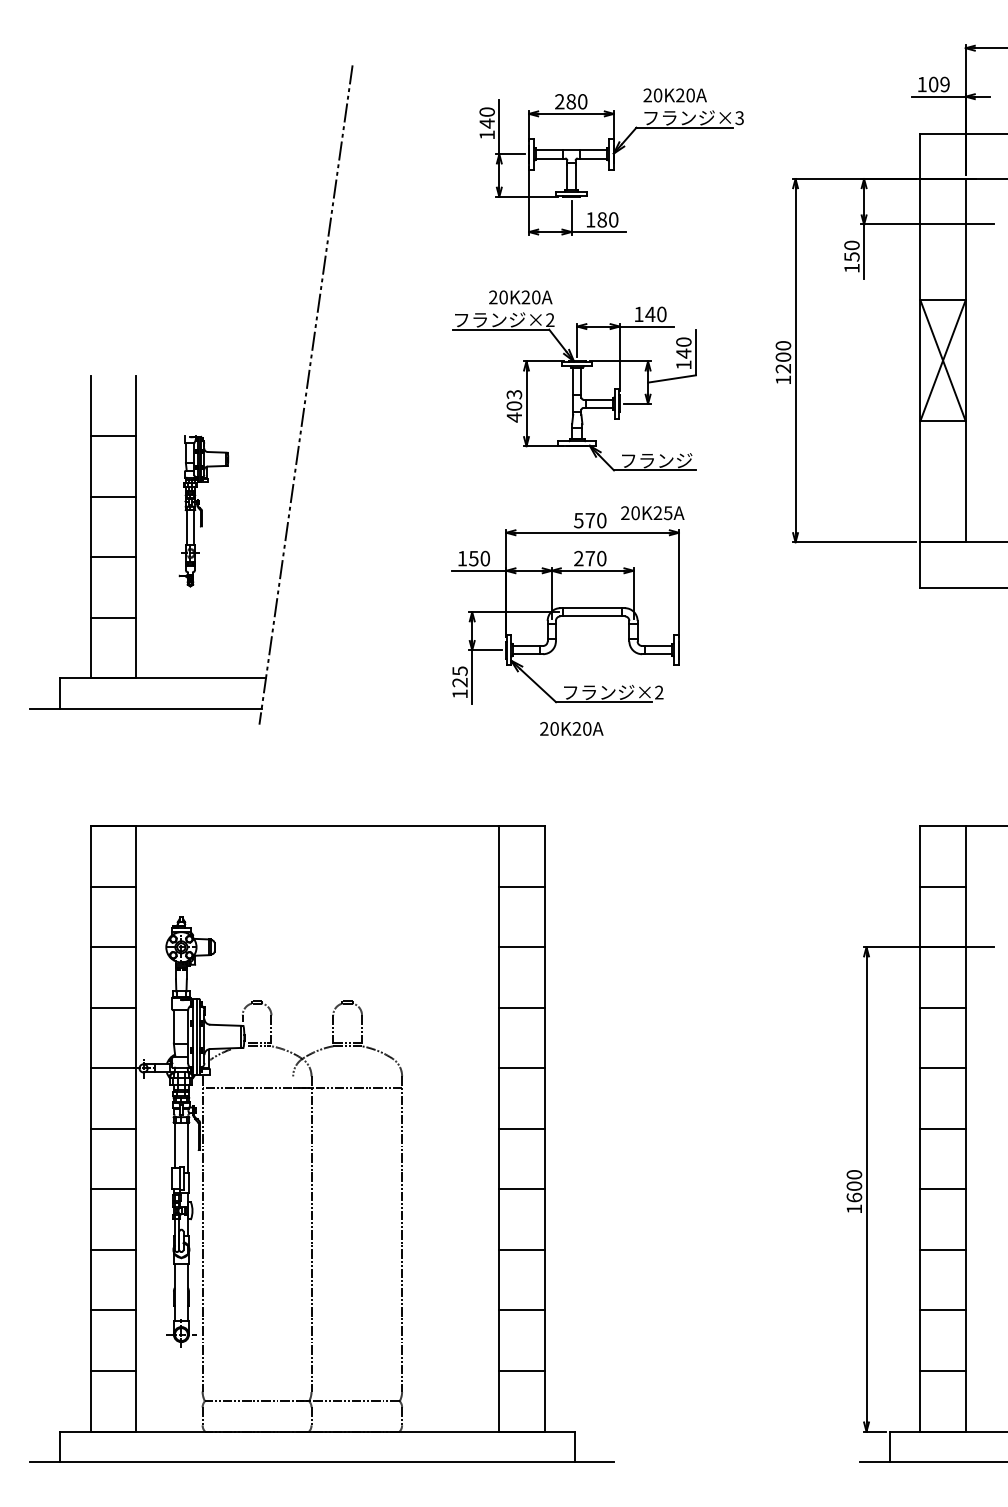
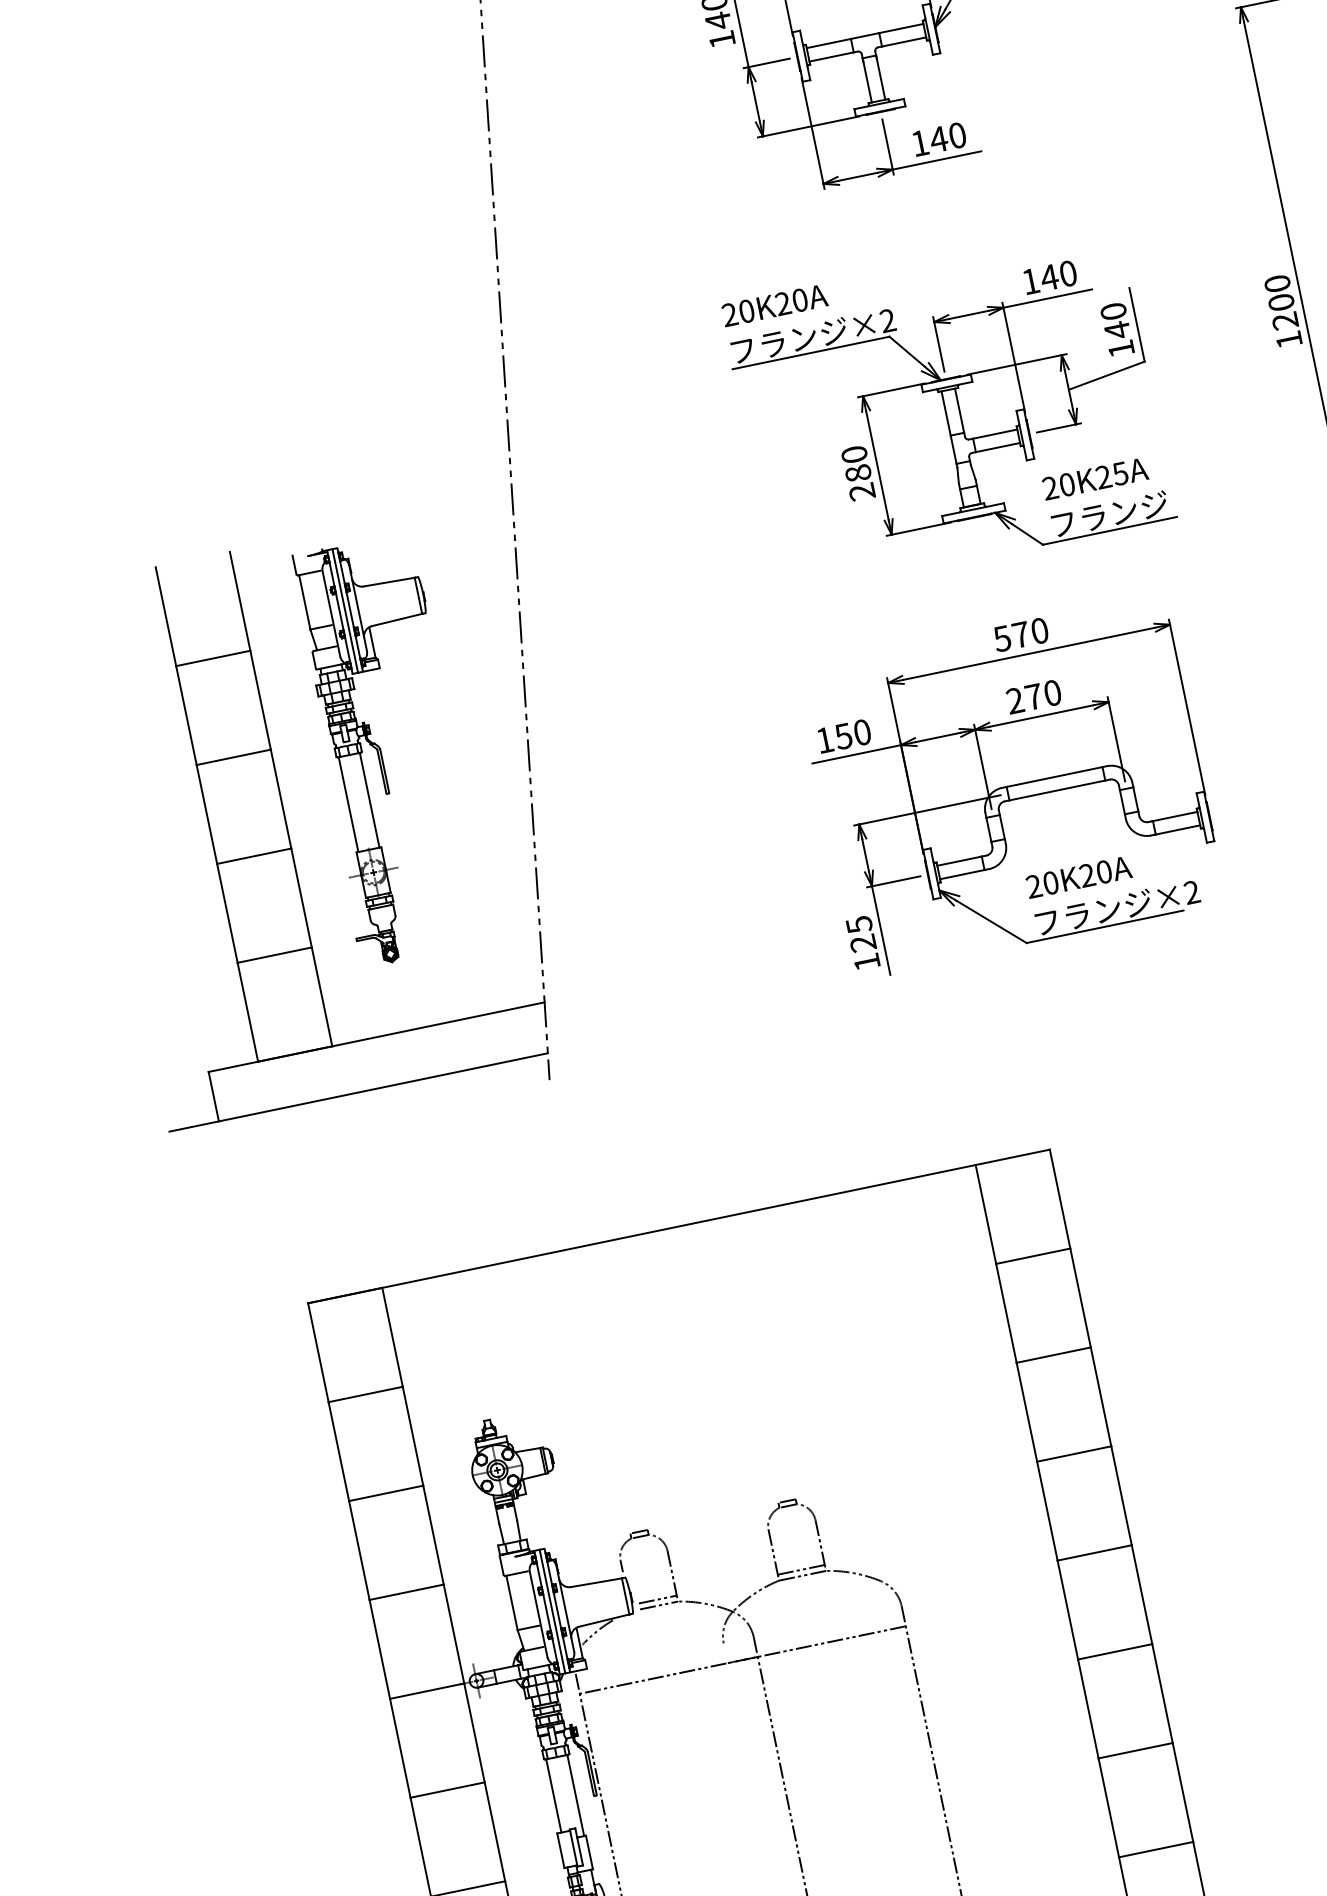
text: (602, 219) -> (939, 138), 180 -> 140
text: (520, 297) -> (774, 305), moved
text: (514, 406) -> (858, 473), 403 -> 280
part: (203, 511) -> (386, 750), size x1.67
text: (652, 513) -> (1094, 479), moved
text: (571, 728) -> (1078, 876), moved

